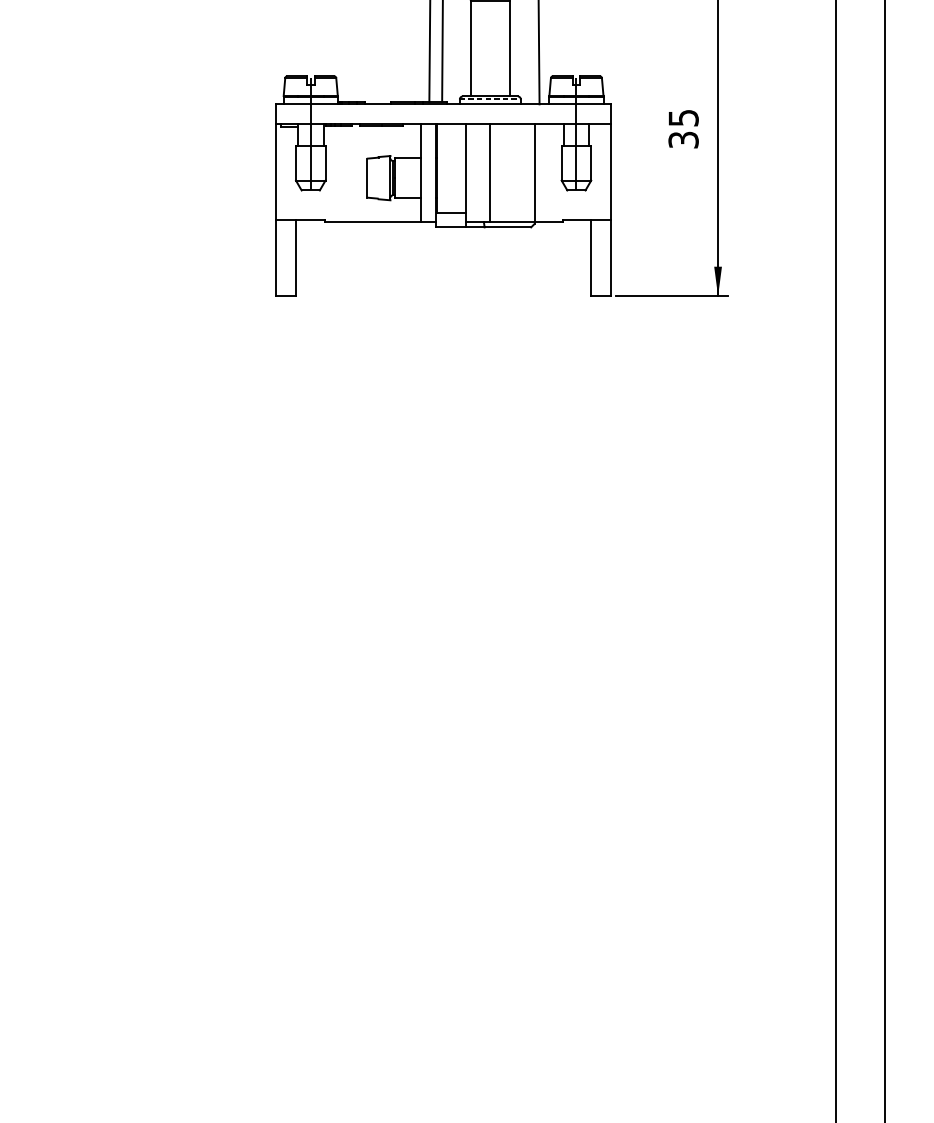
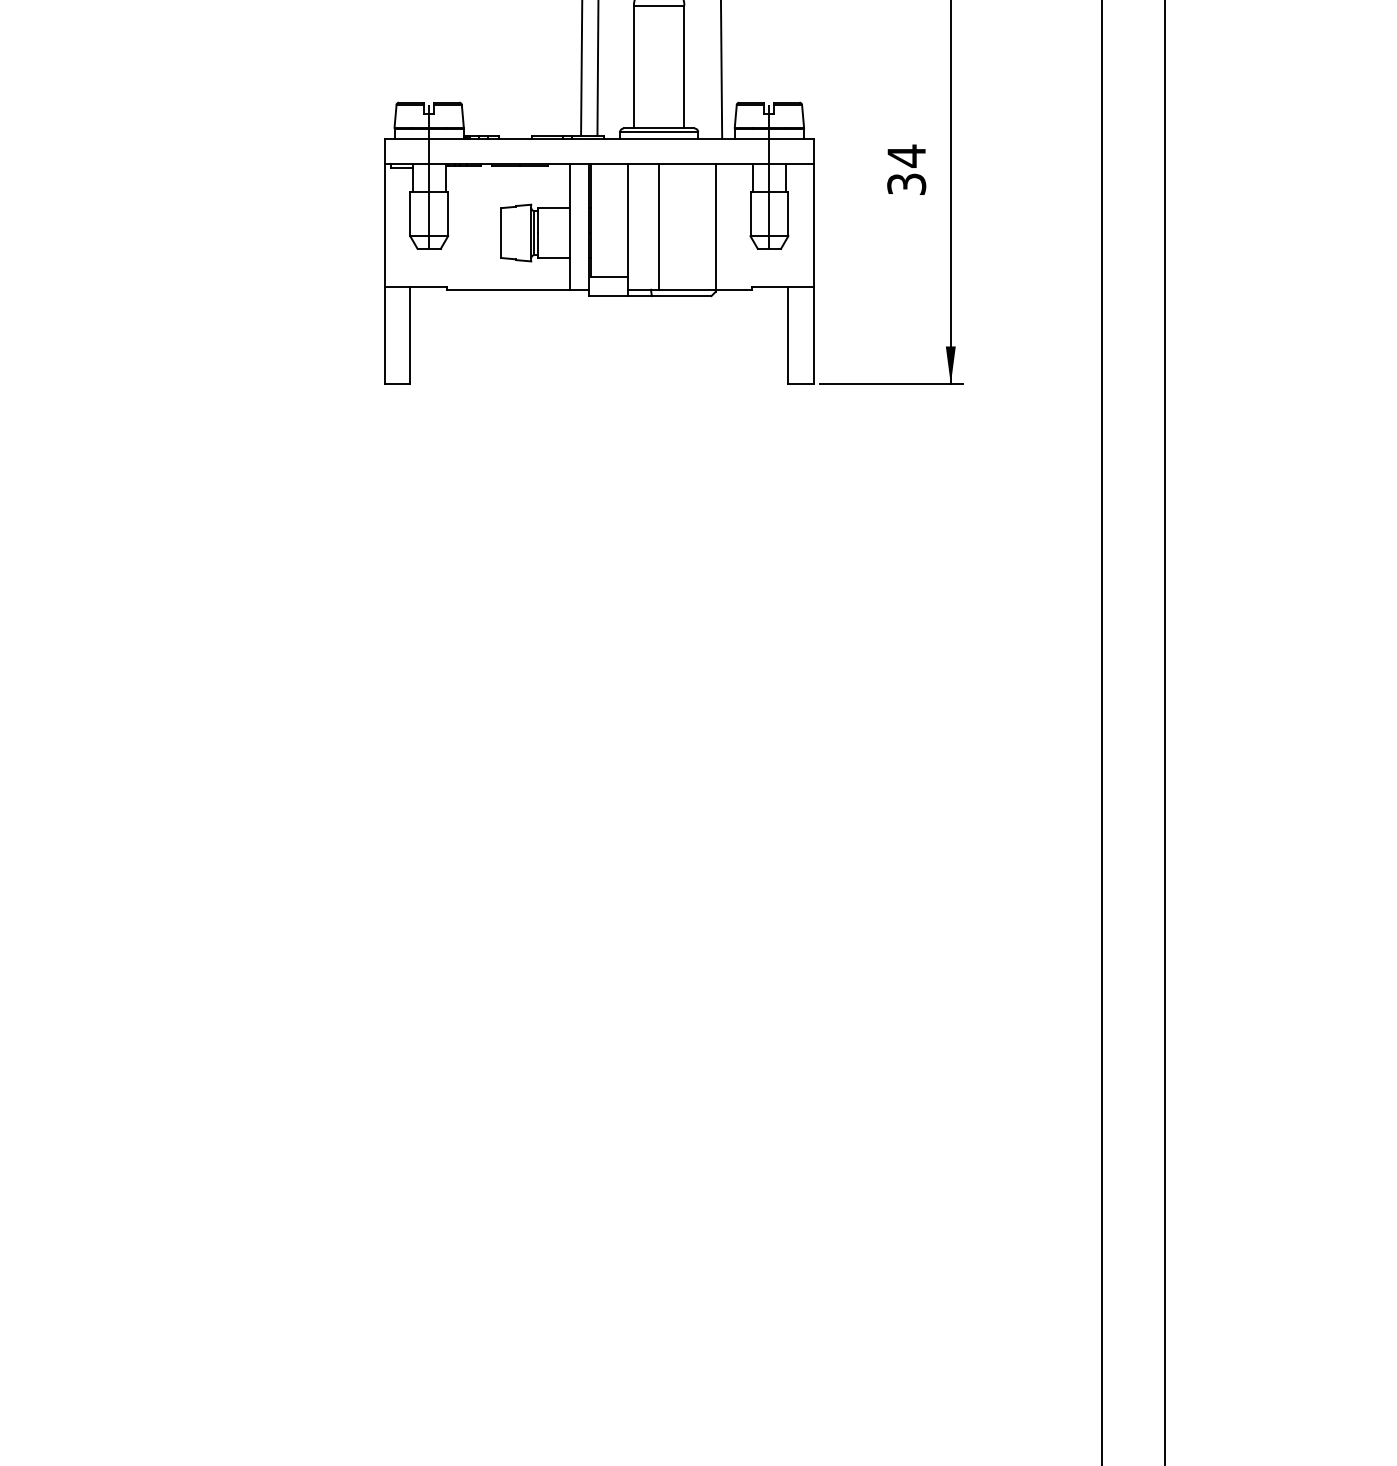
line: (490, 99) -> (659, 132), dashed -> solid
text: (683, 117) -> (906, 155), 35 -> 34

